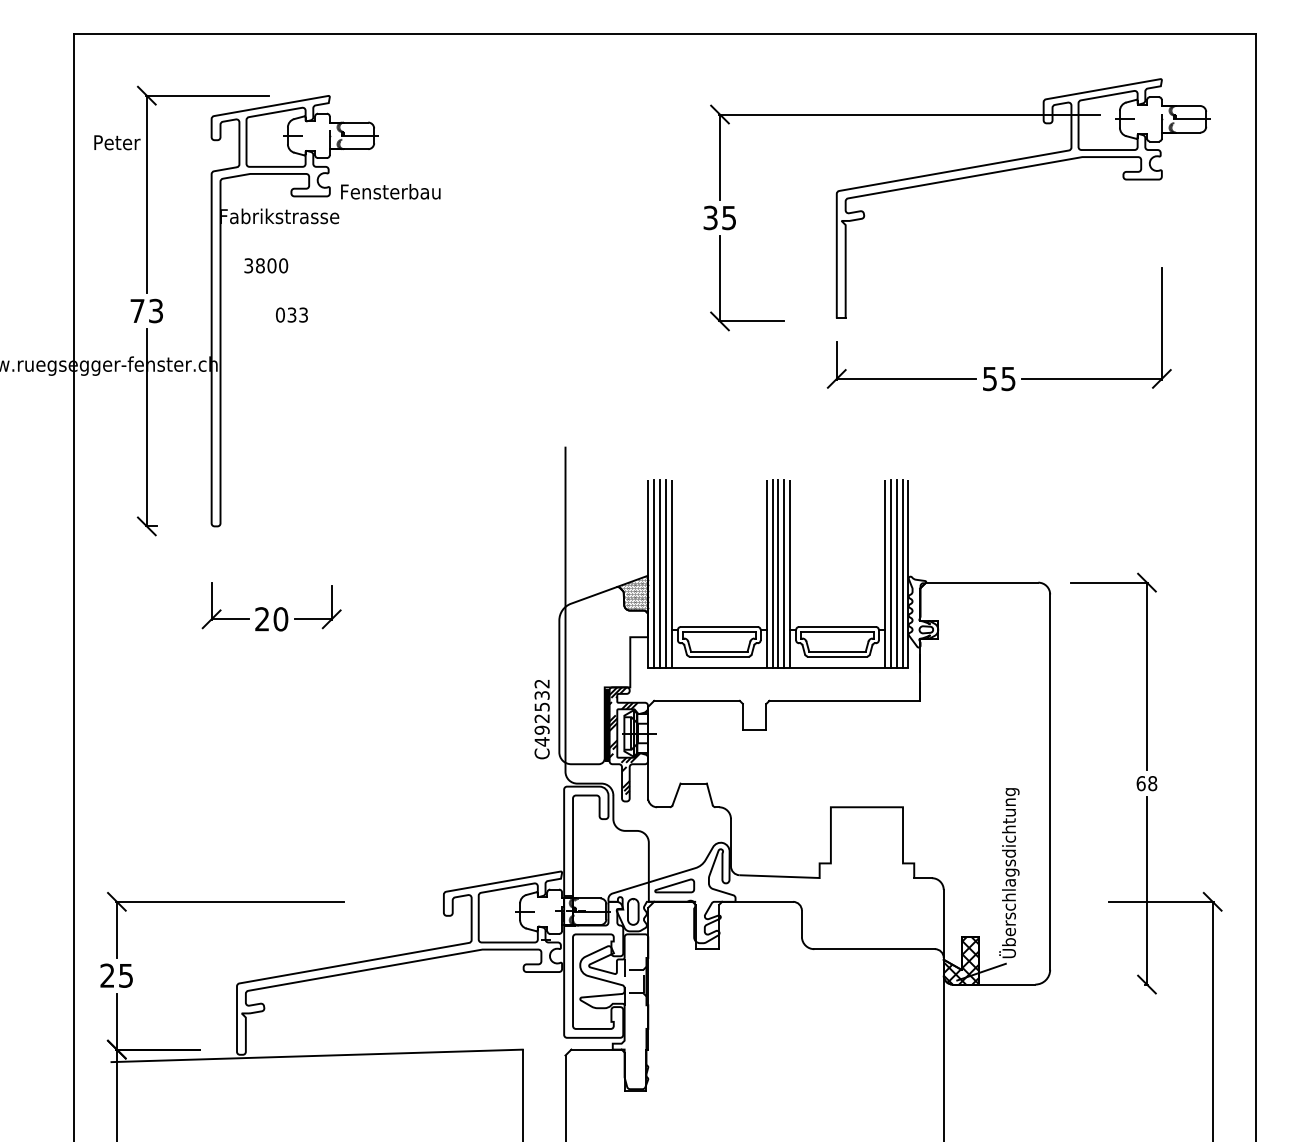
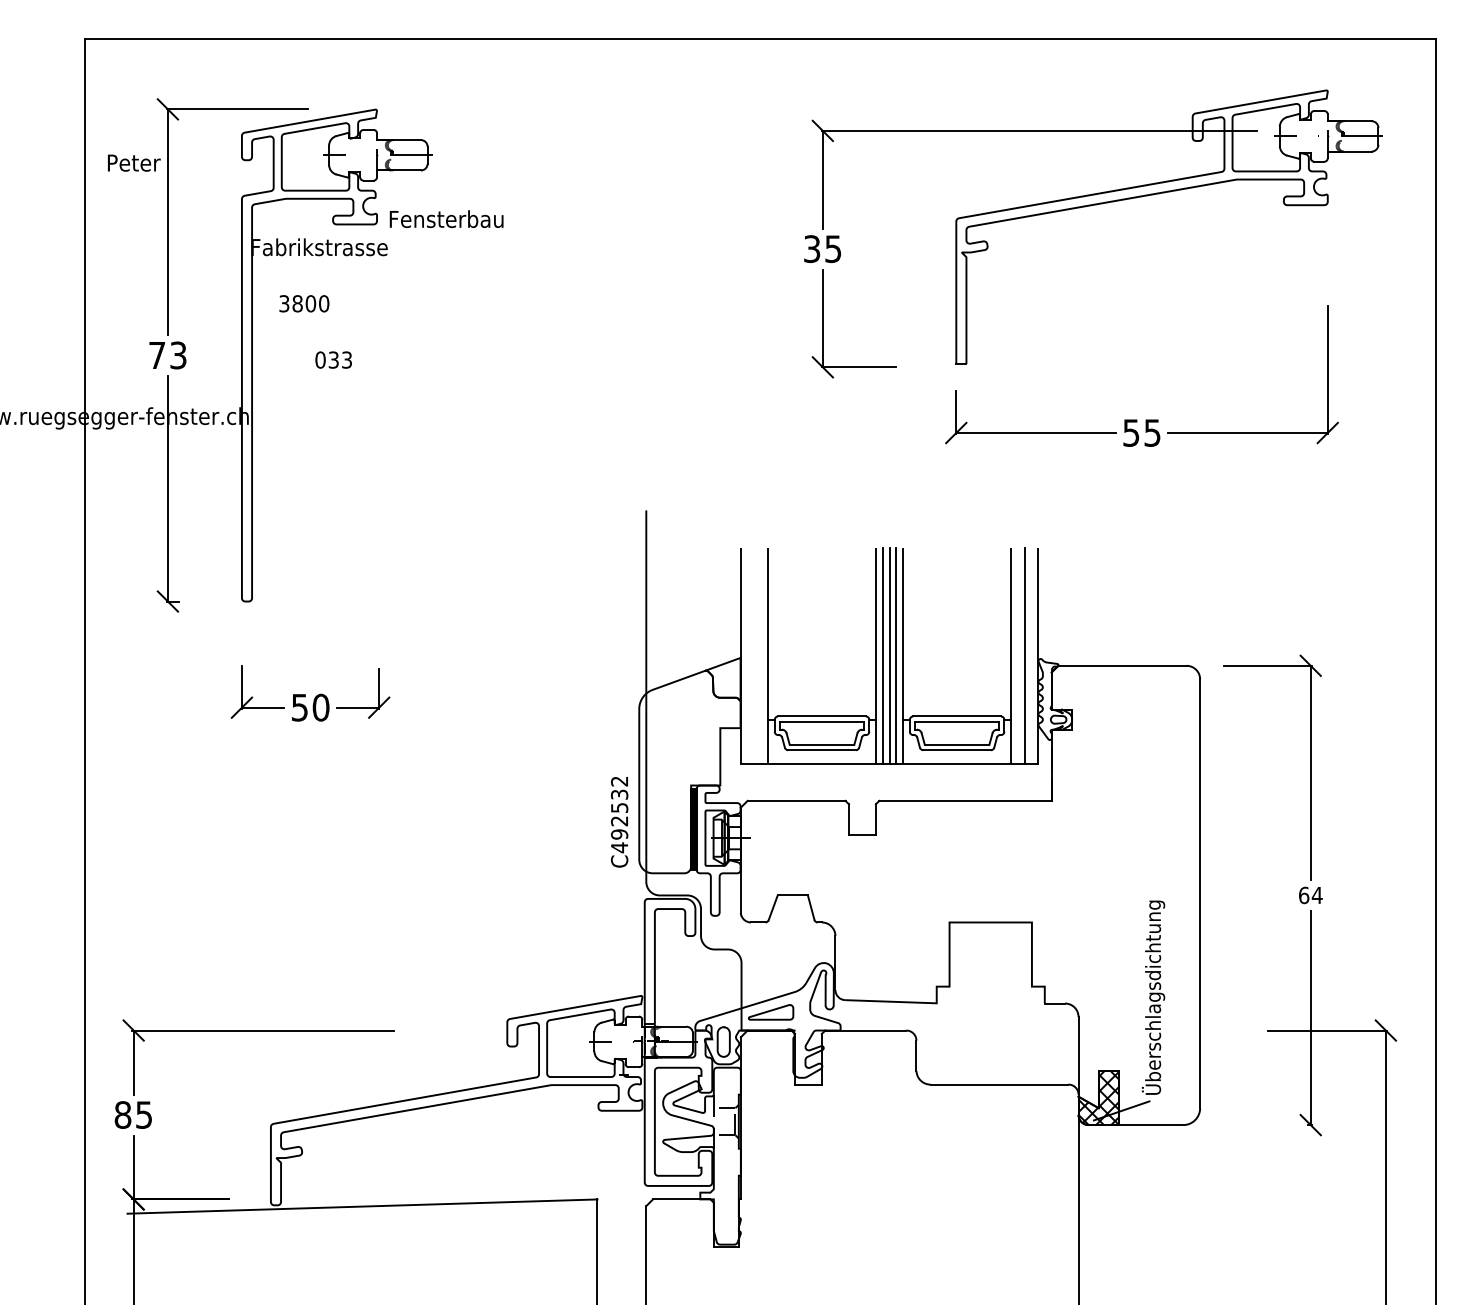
line: (654, 573) -> (747, 655), removed
line: (660, 573) -> (754, 655), removed
line: (666, 573) -> (761, 655), removed
line: (890, 573) -> (1017, 655), removed
line: (902, 573) -> (1031, 655), removed
hatch: (633, 593) -> (724, 678), removed
text: (262, 619) -> (300, 707), 20 -> 50
hatch: (628, 740) -> (718, 846), removed
text: (1152, 783) -> (1317, 895), 68 -> 64
text: (107, 975) -> (122, 1114), 25 -> 85

